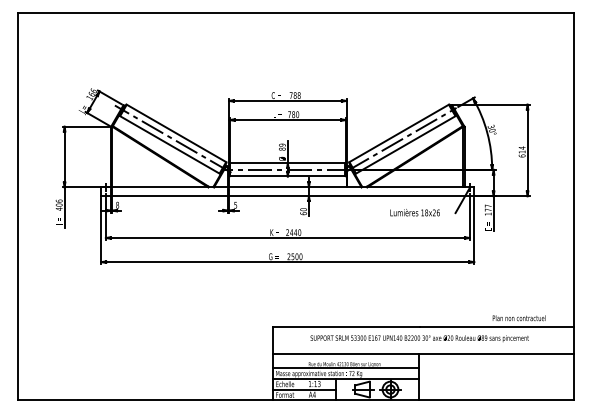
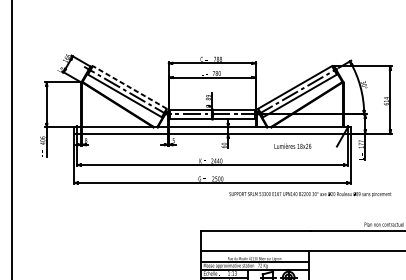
line: (176, 133) -> (129, 87), solid -> dashed
text: (414, 212) -> (292, 146), moved
text: (419, 338) -> (310, 194), moved

